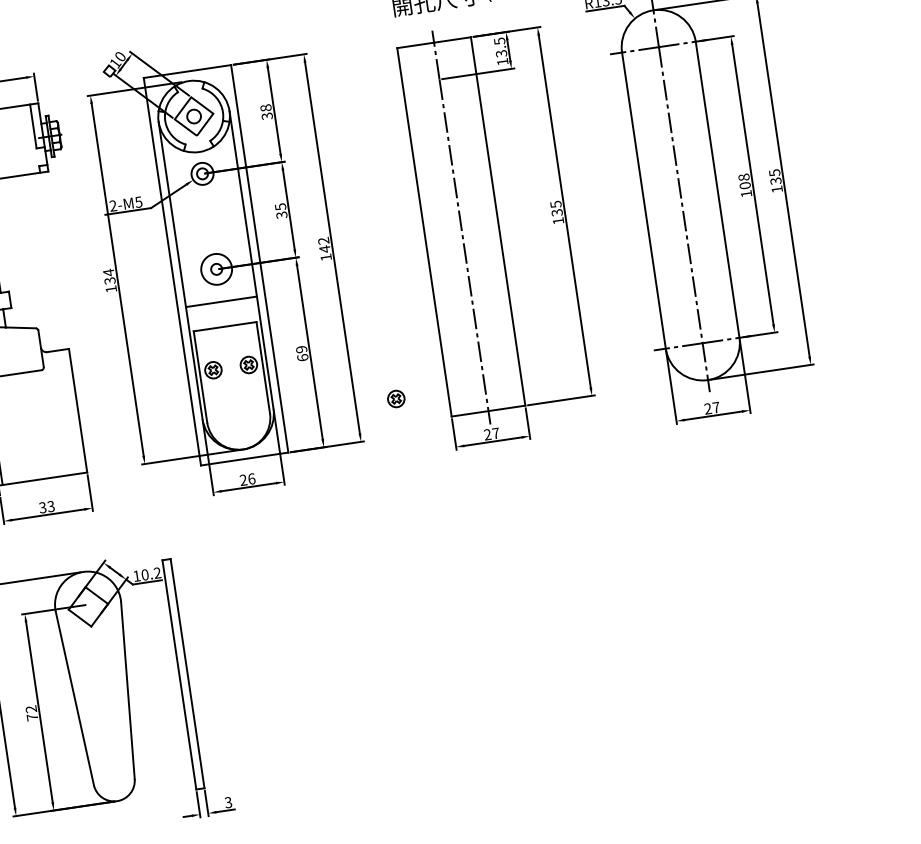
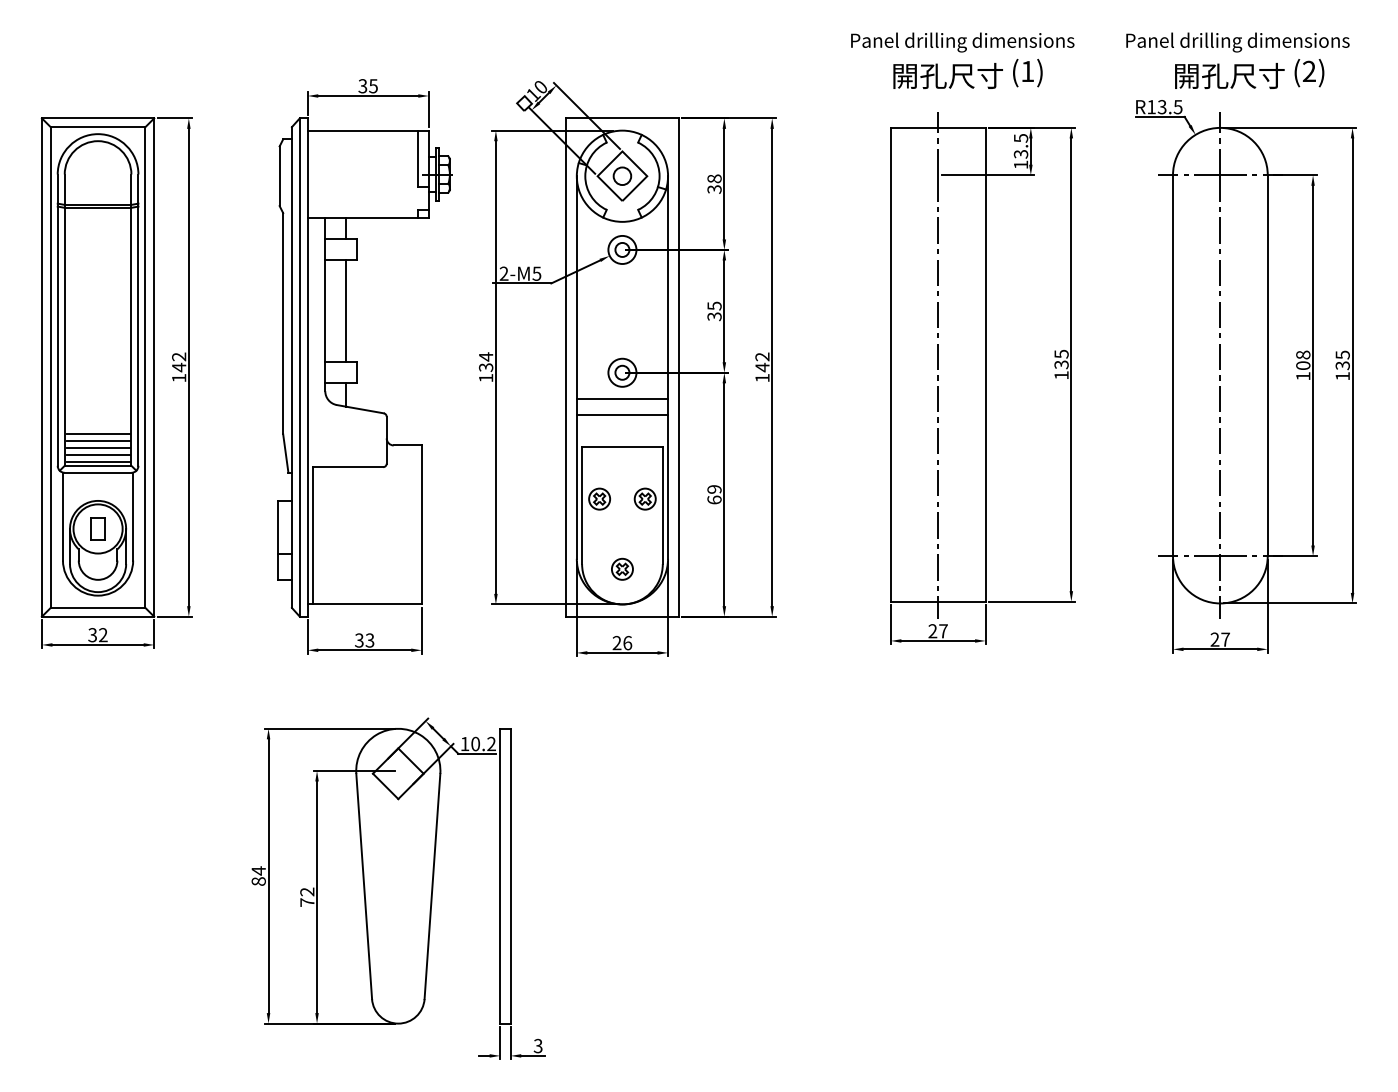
circle: (216, 269) -> (622, 372), size x0.71
line: (219, 290) -> (622, 399), added
part: (396, 398) -> (622, 568), moved

